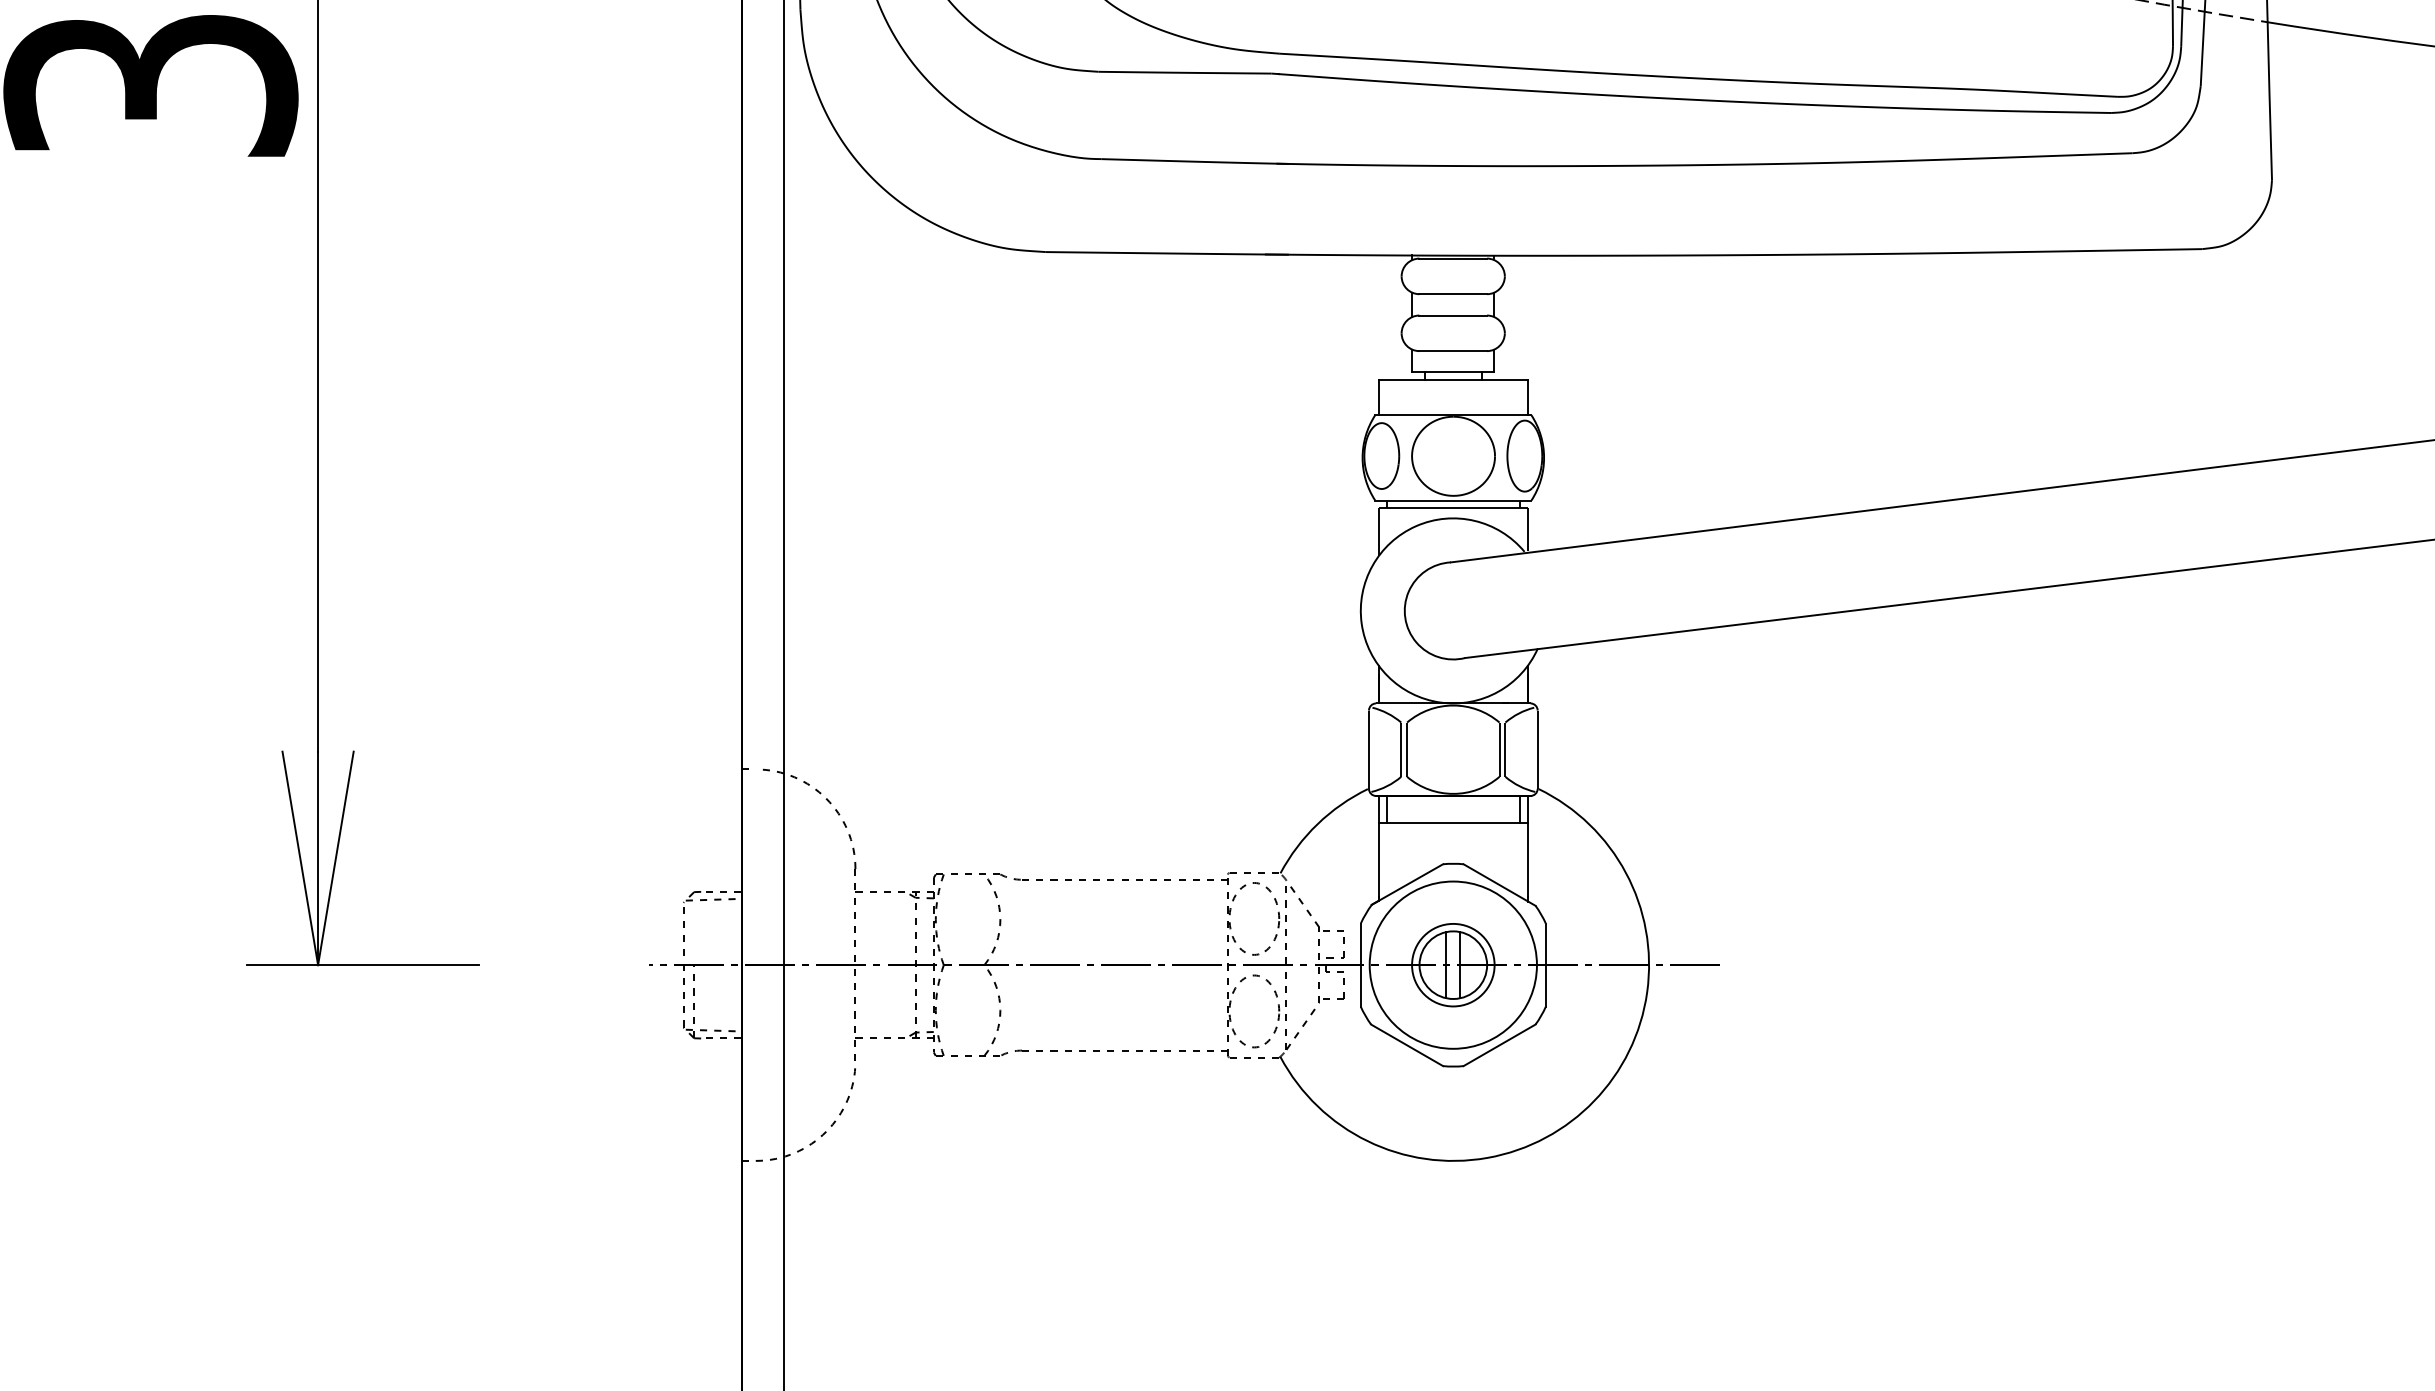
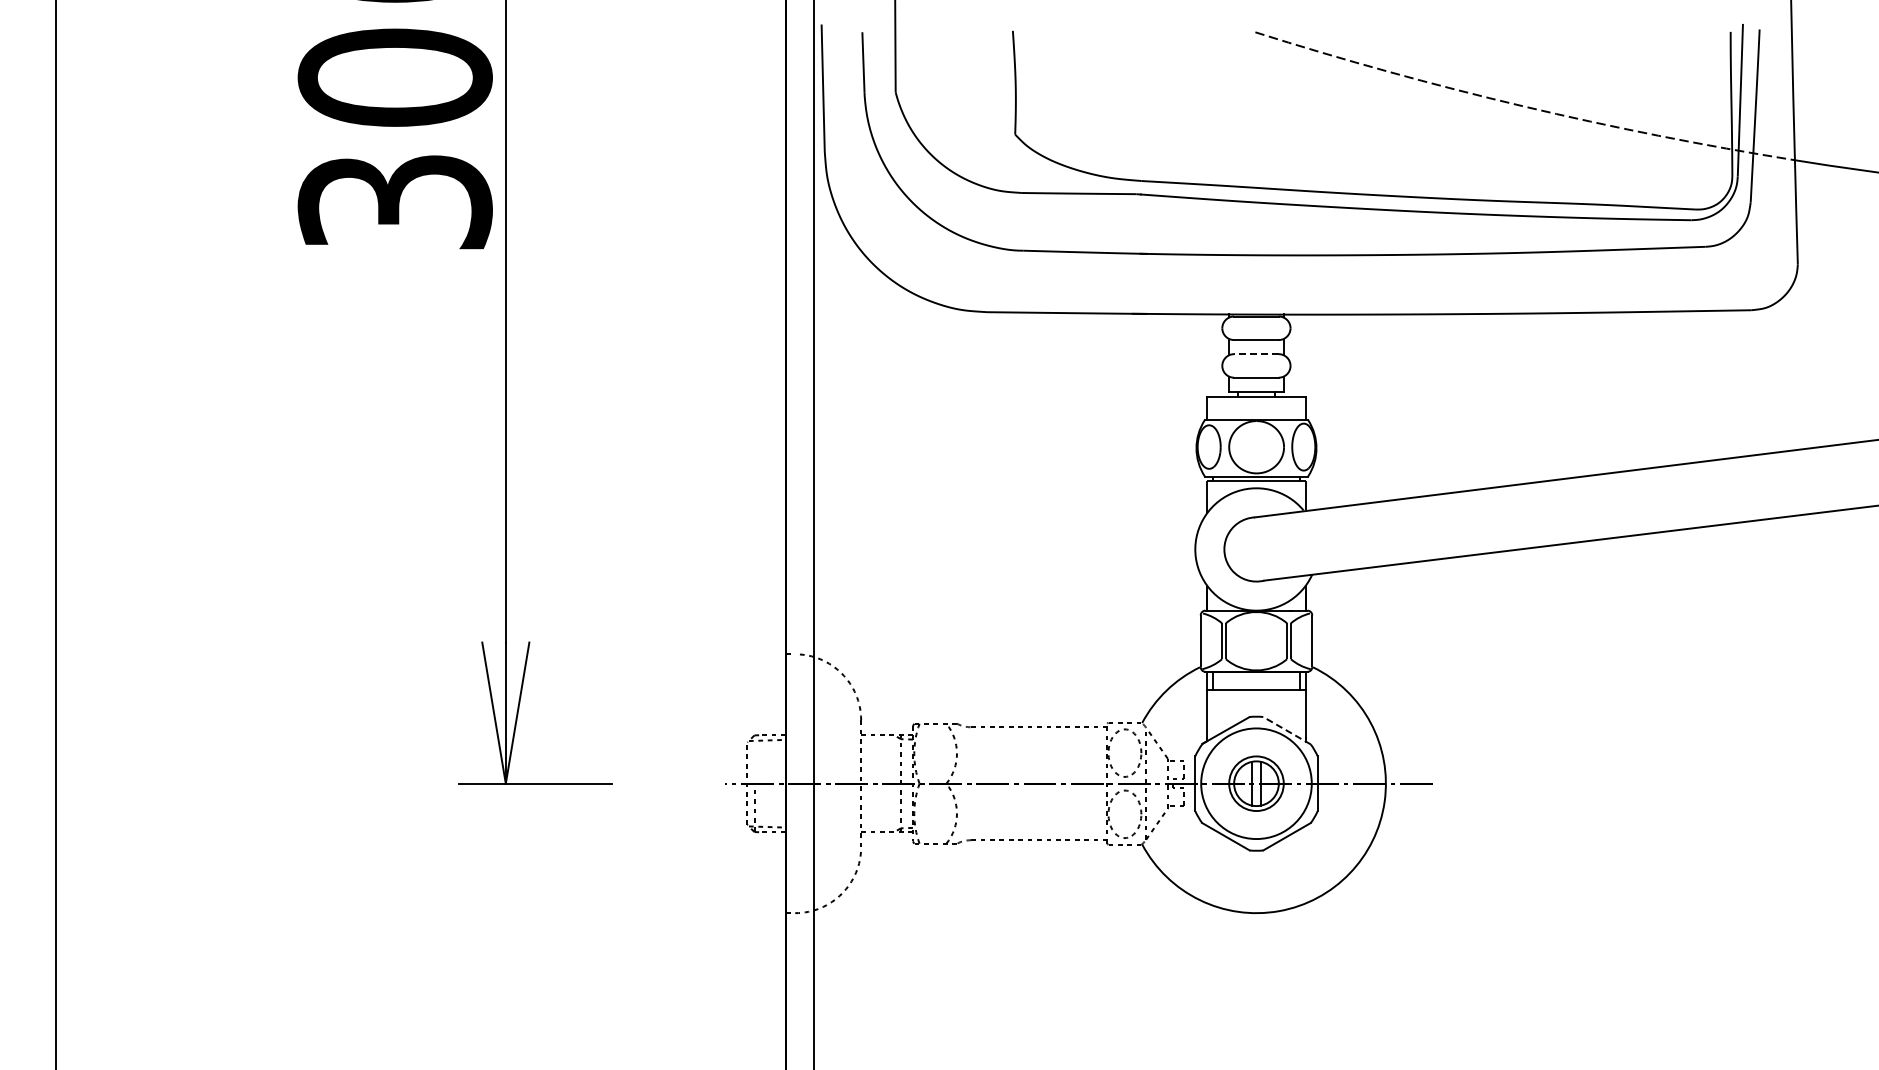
line: (1451, 316) -> (1255, 354), solid -> dashed
line: (1498, 884) -> (1286, 730), solid -> dashed

